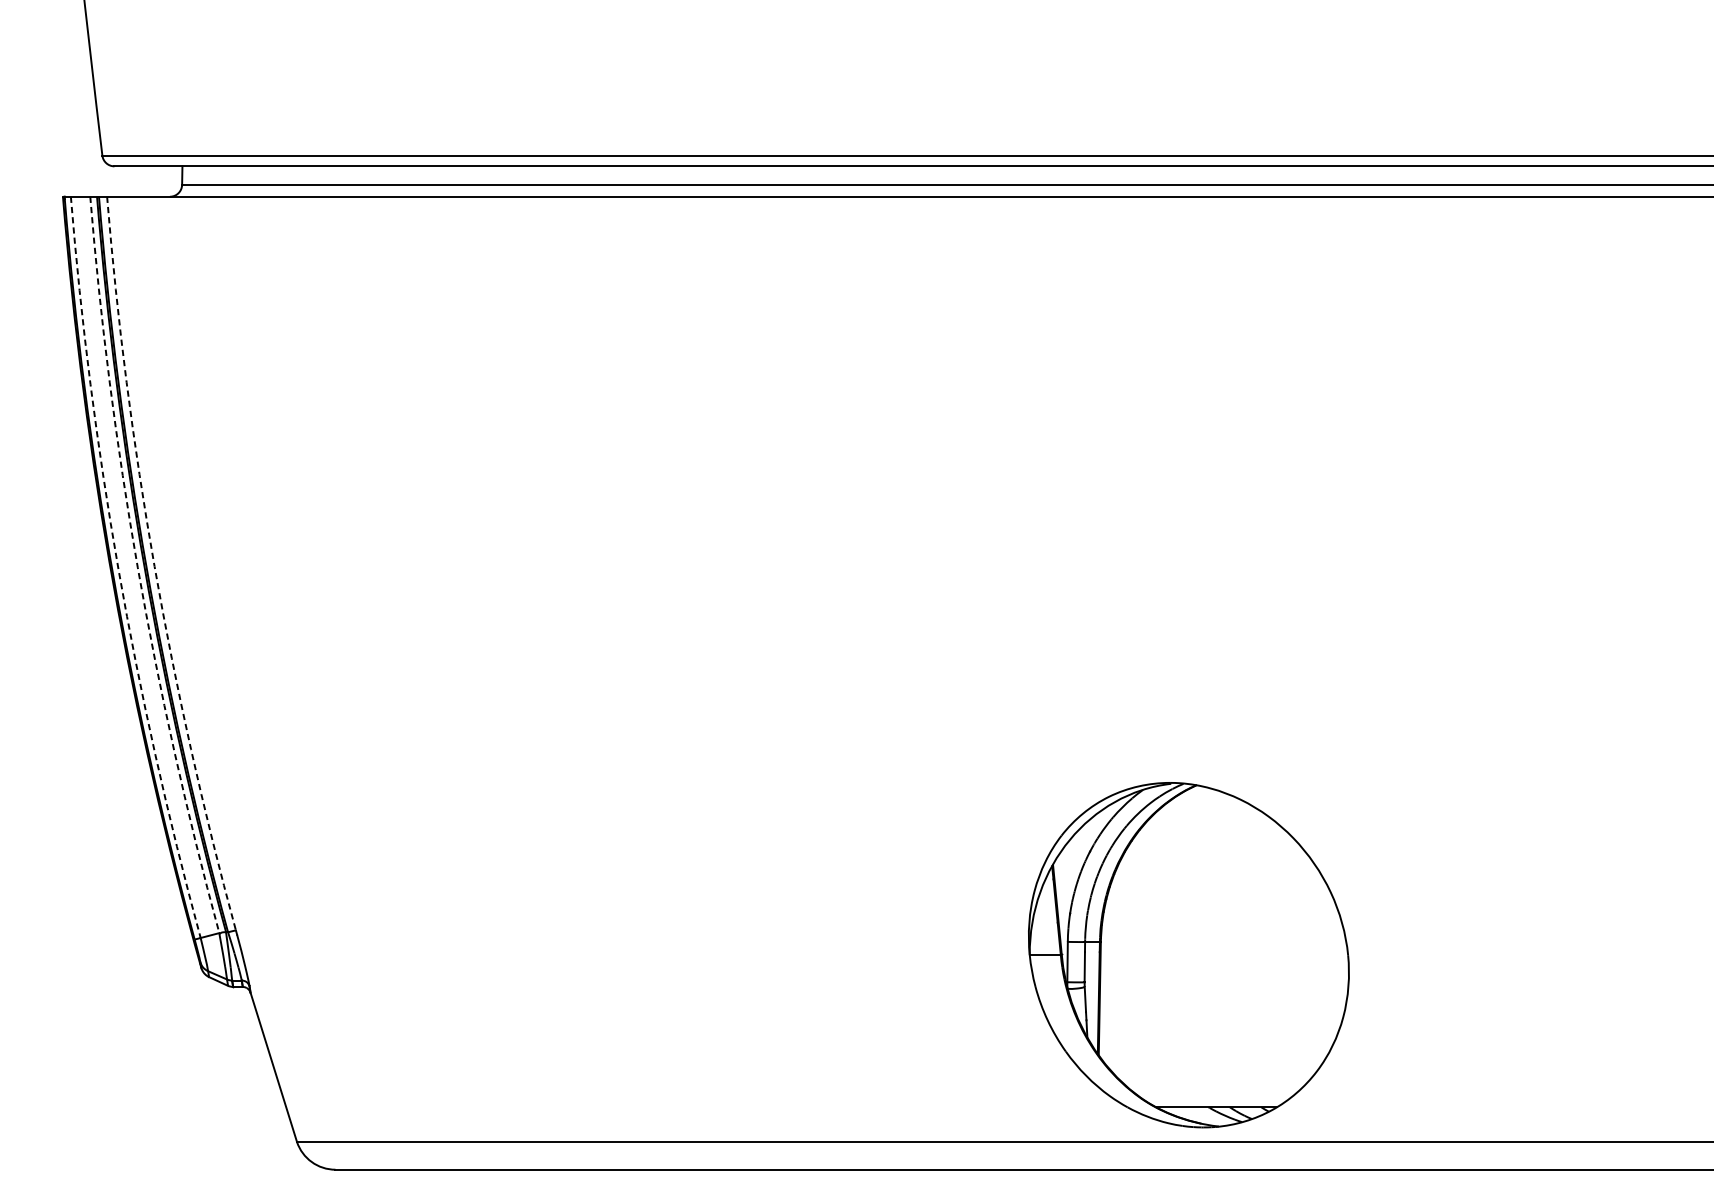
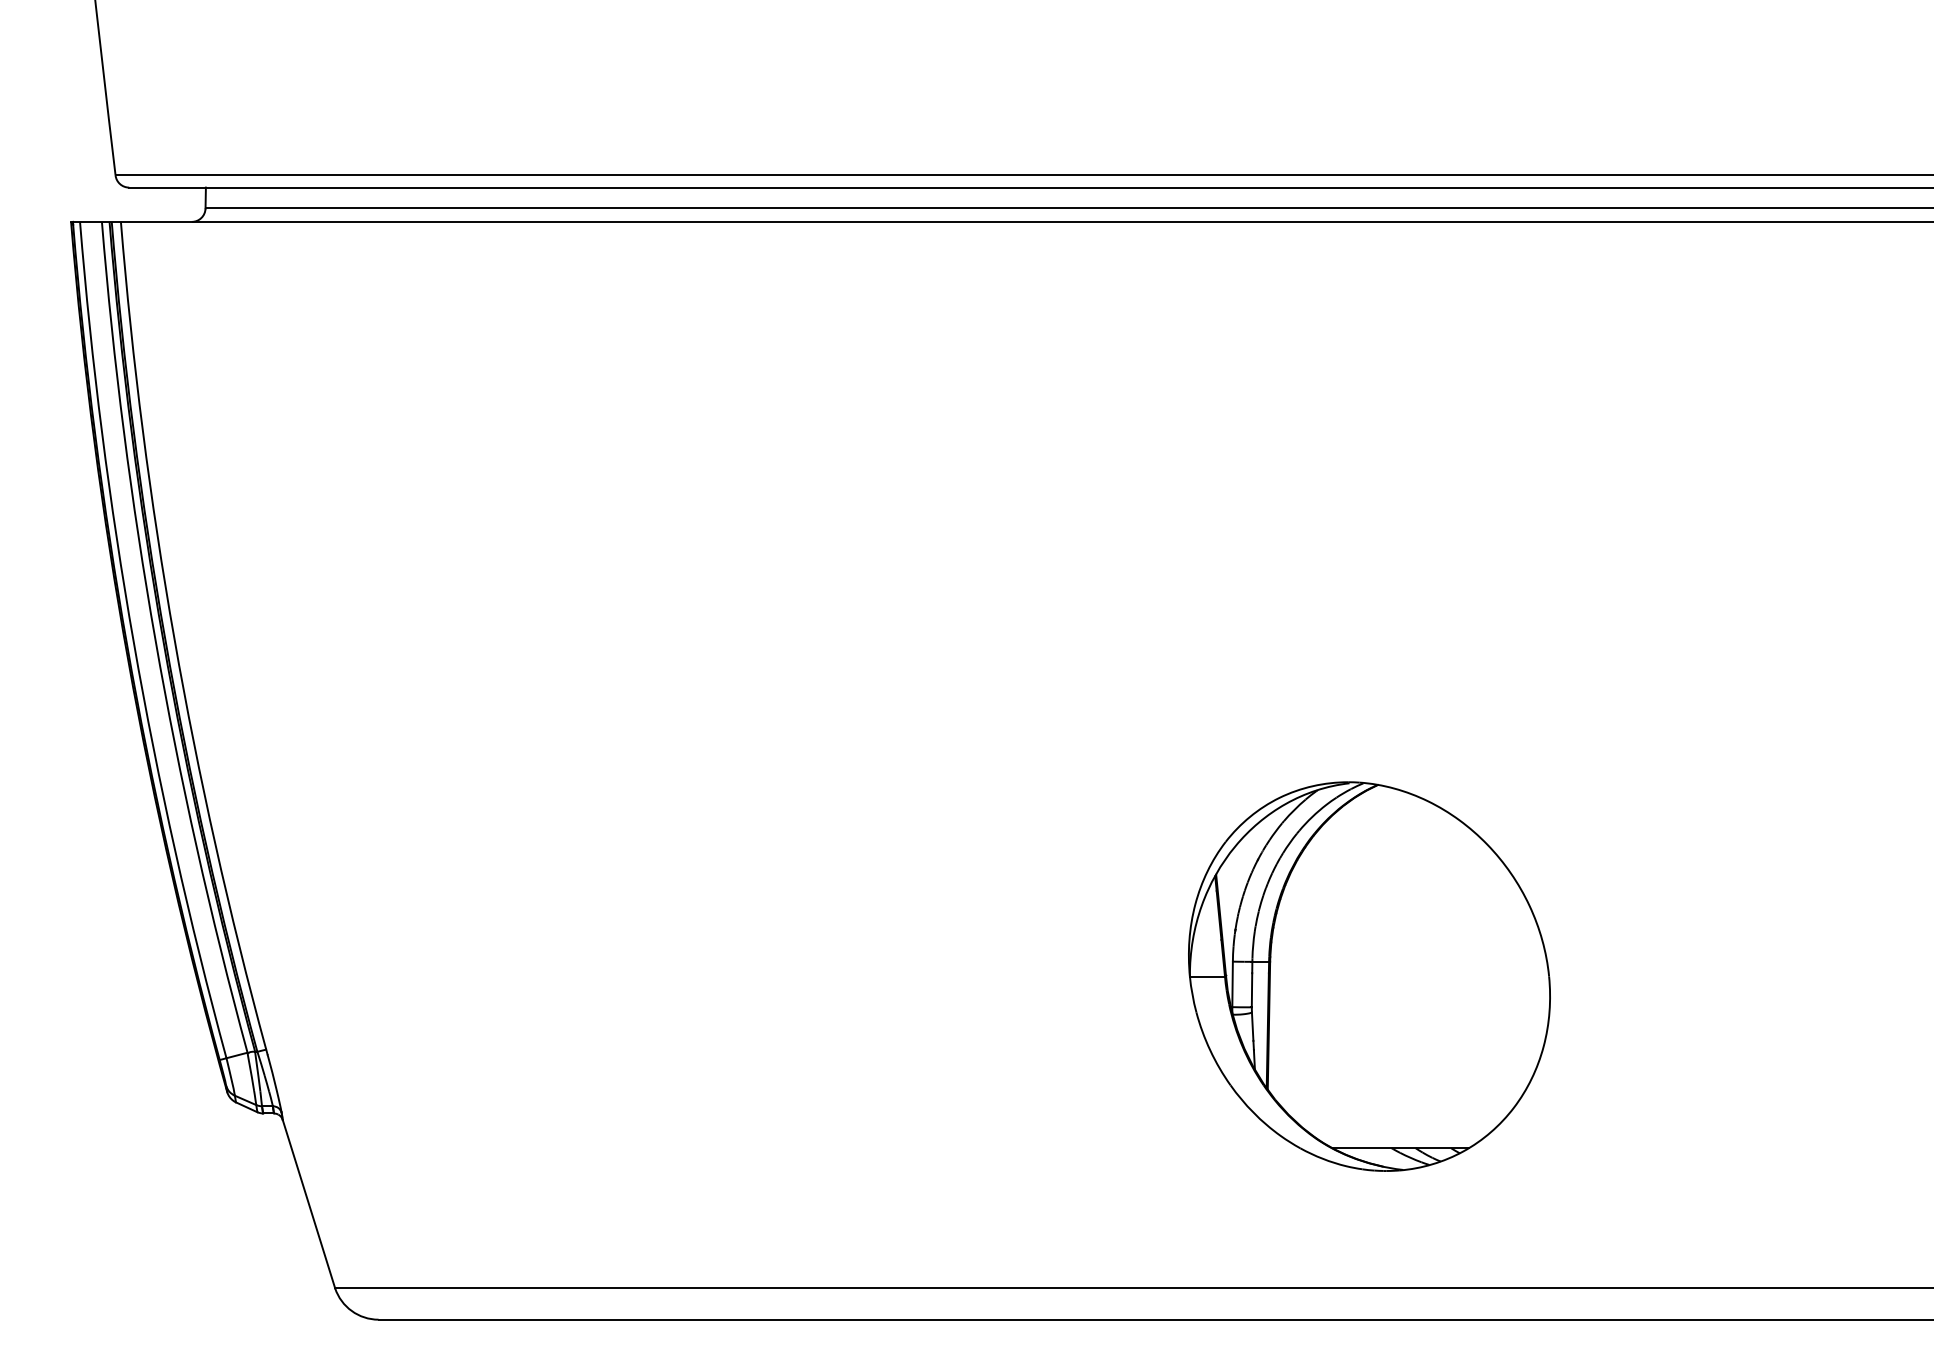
arc: (154, 566) -> (174, 639), dashed -> solid
arc: (137, 567) -> (155, 640), dashed -> solid
arc: (118, 570) -> (133, 643), dashed -> solid
part: (1188, 955) -> (1369, 976), moved

